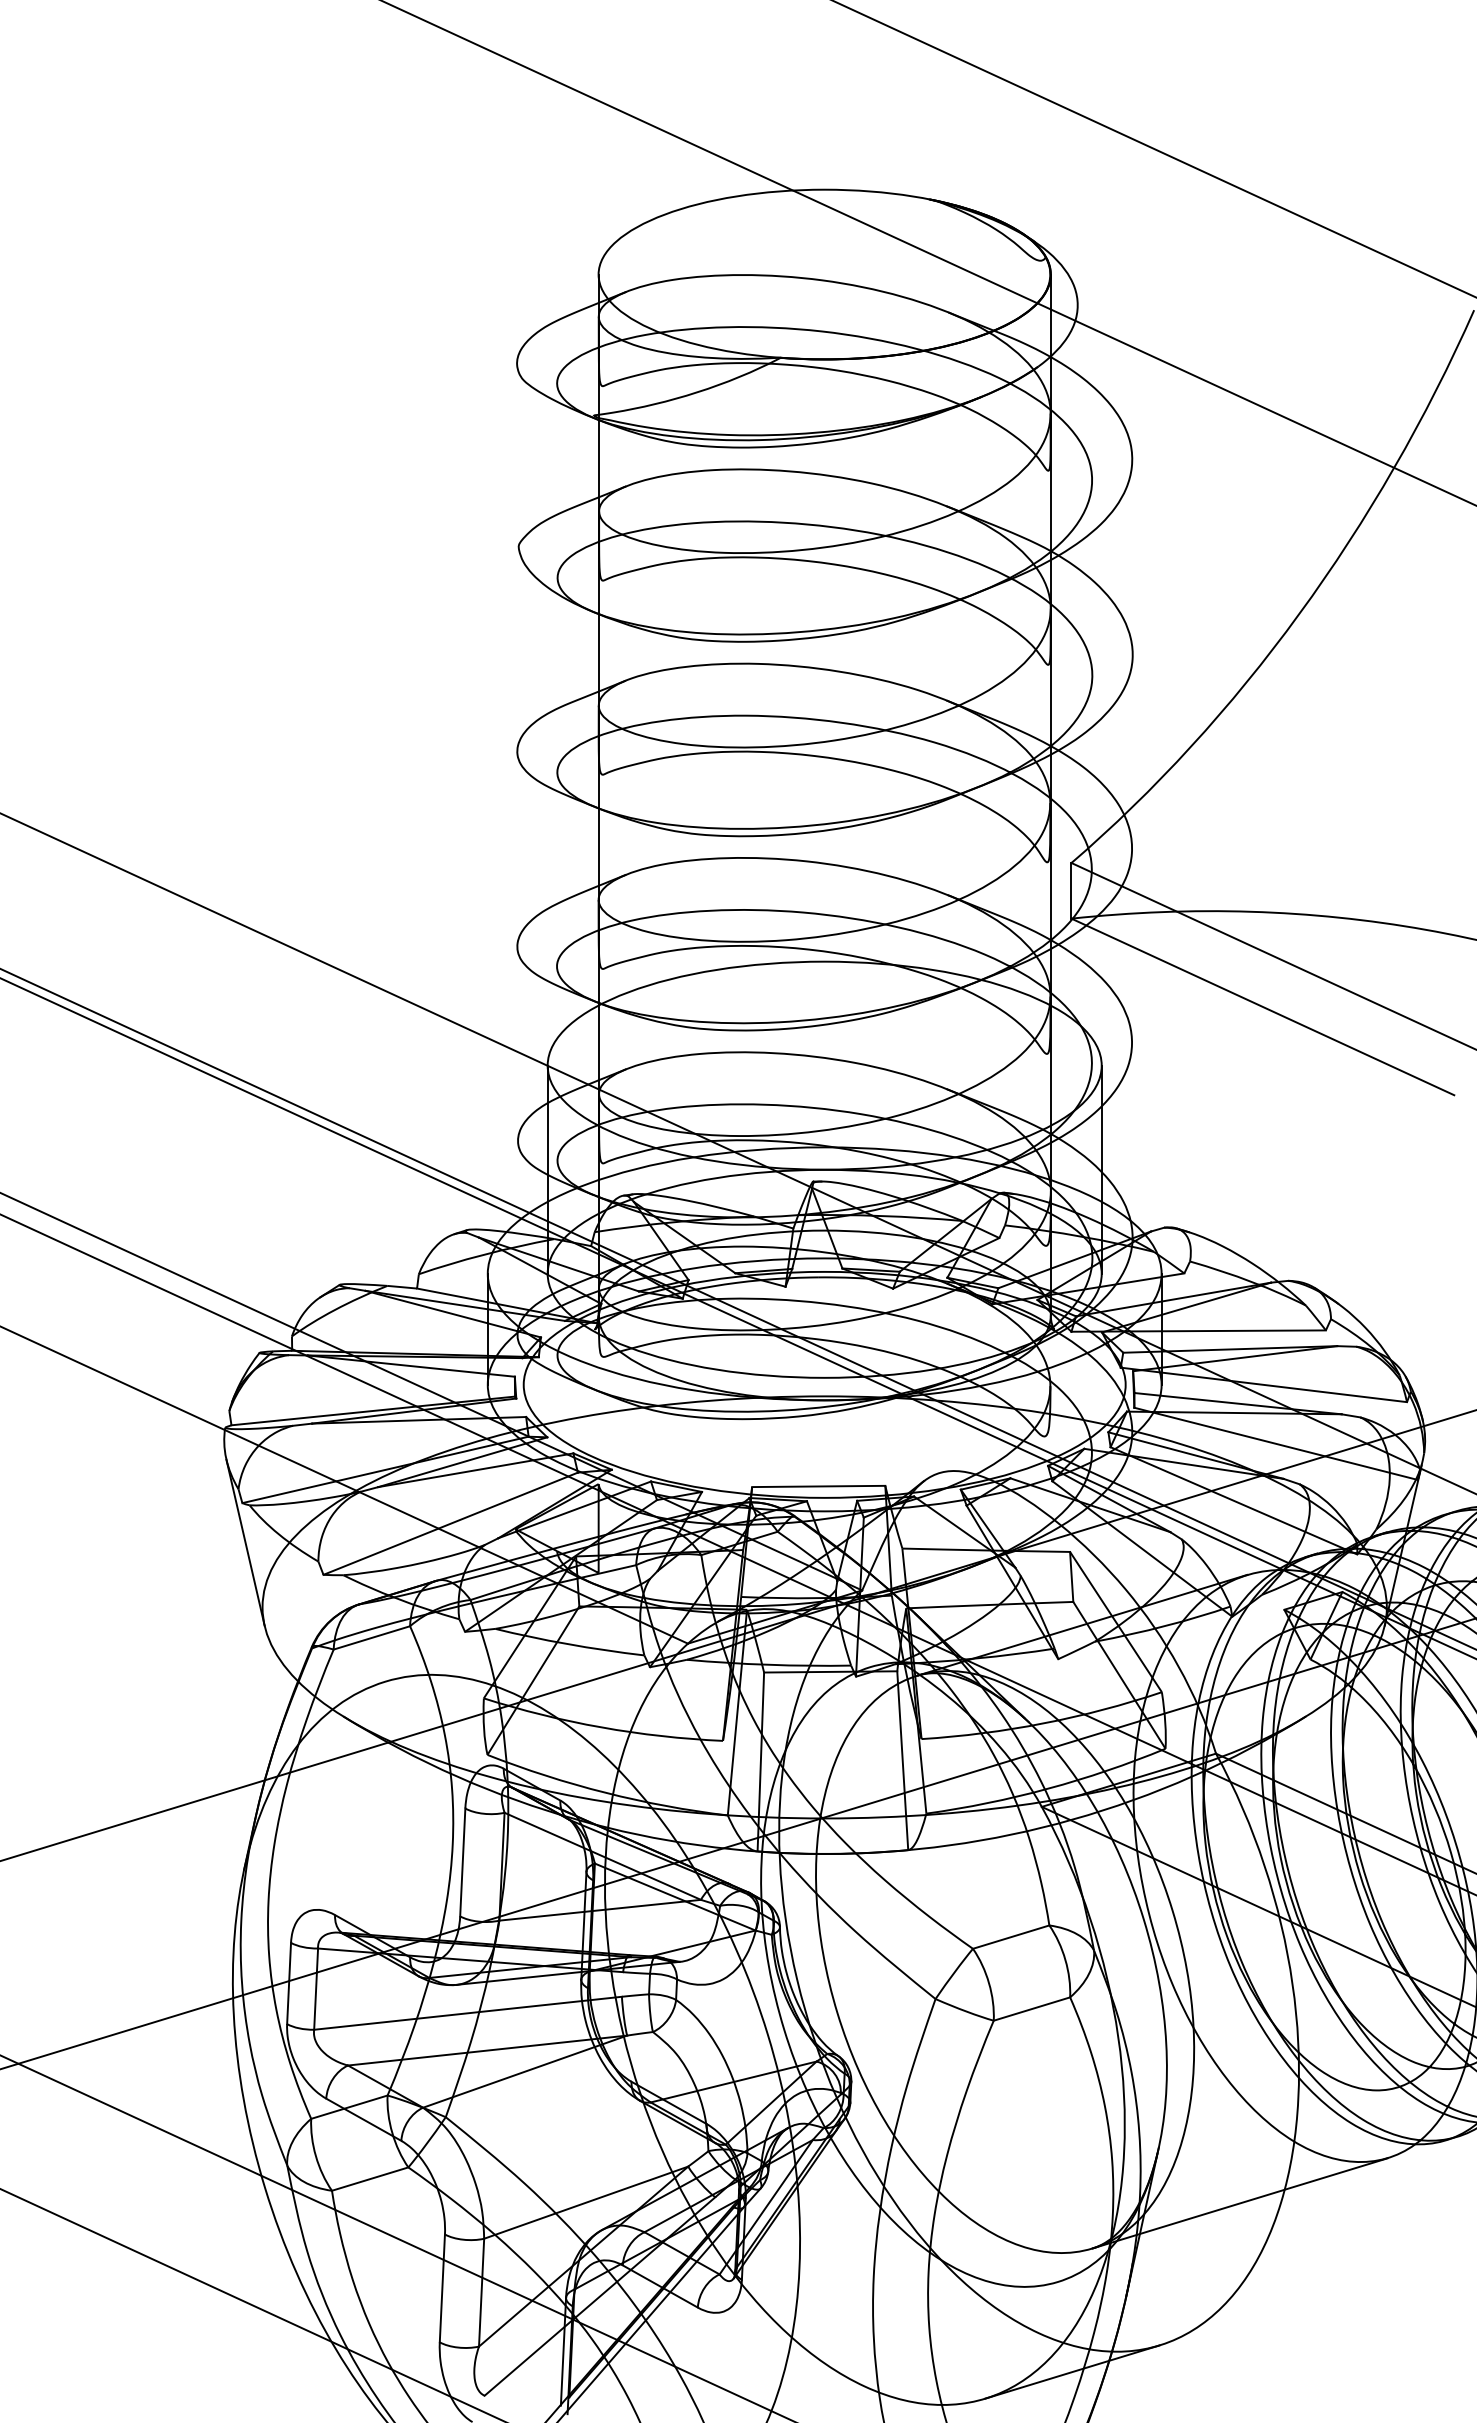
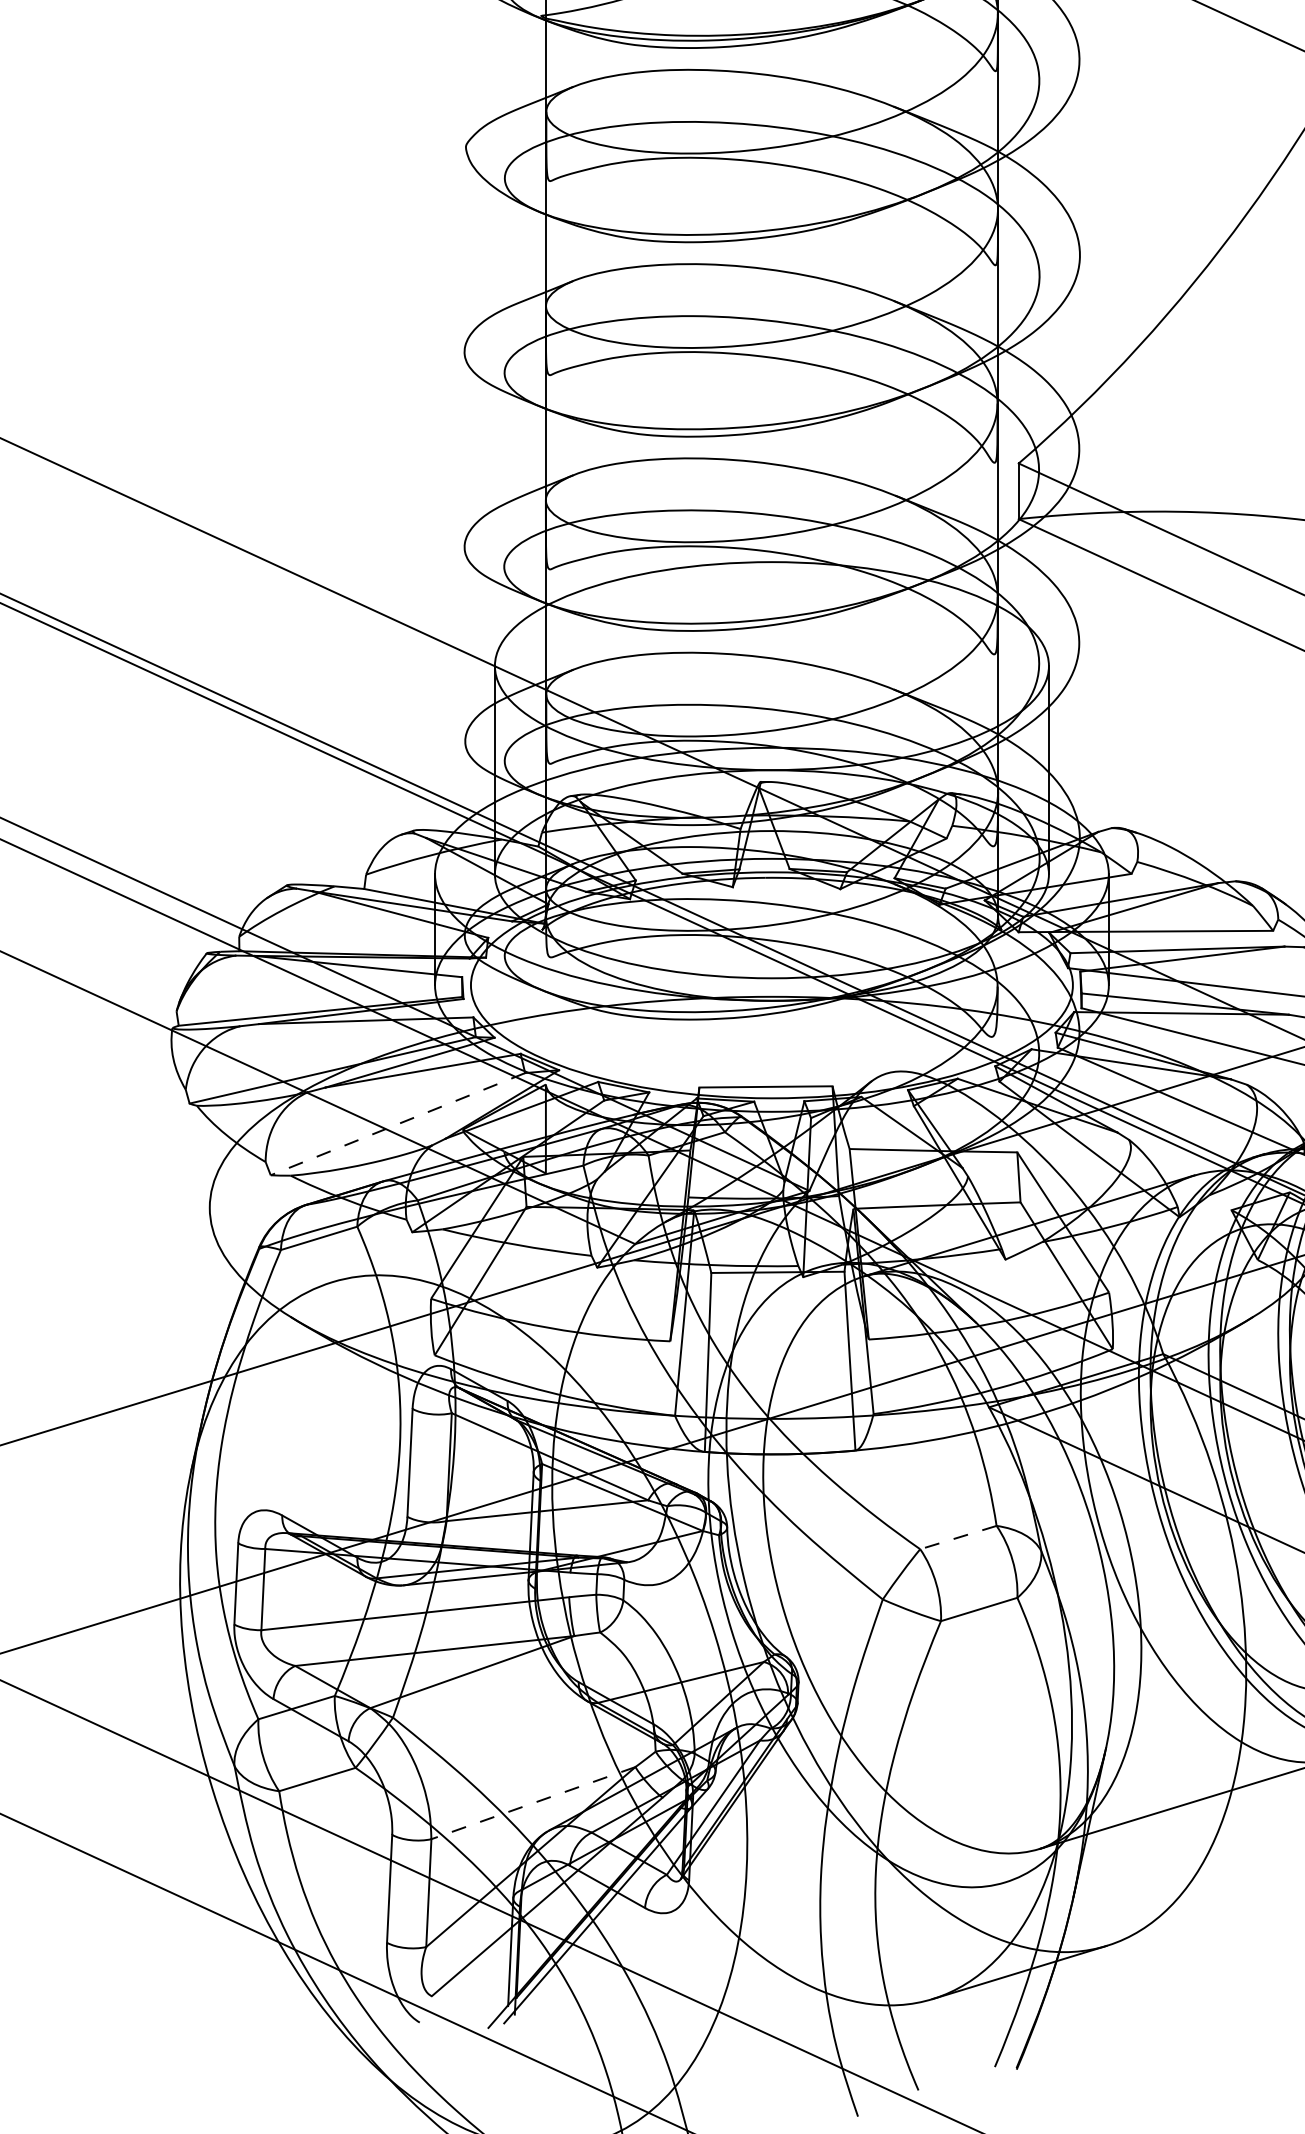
line: (450, 1523) -> (397, 1123), solid -> dashed
line: (245, 1542) -> (192, 1142), removed
line: (1011, 1937) -> (958, 1537), solid -> dashed
line: (585, 2202) -> (532, 1802), solid -> dashed

